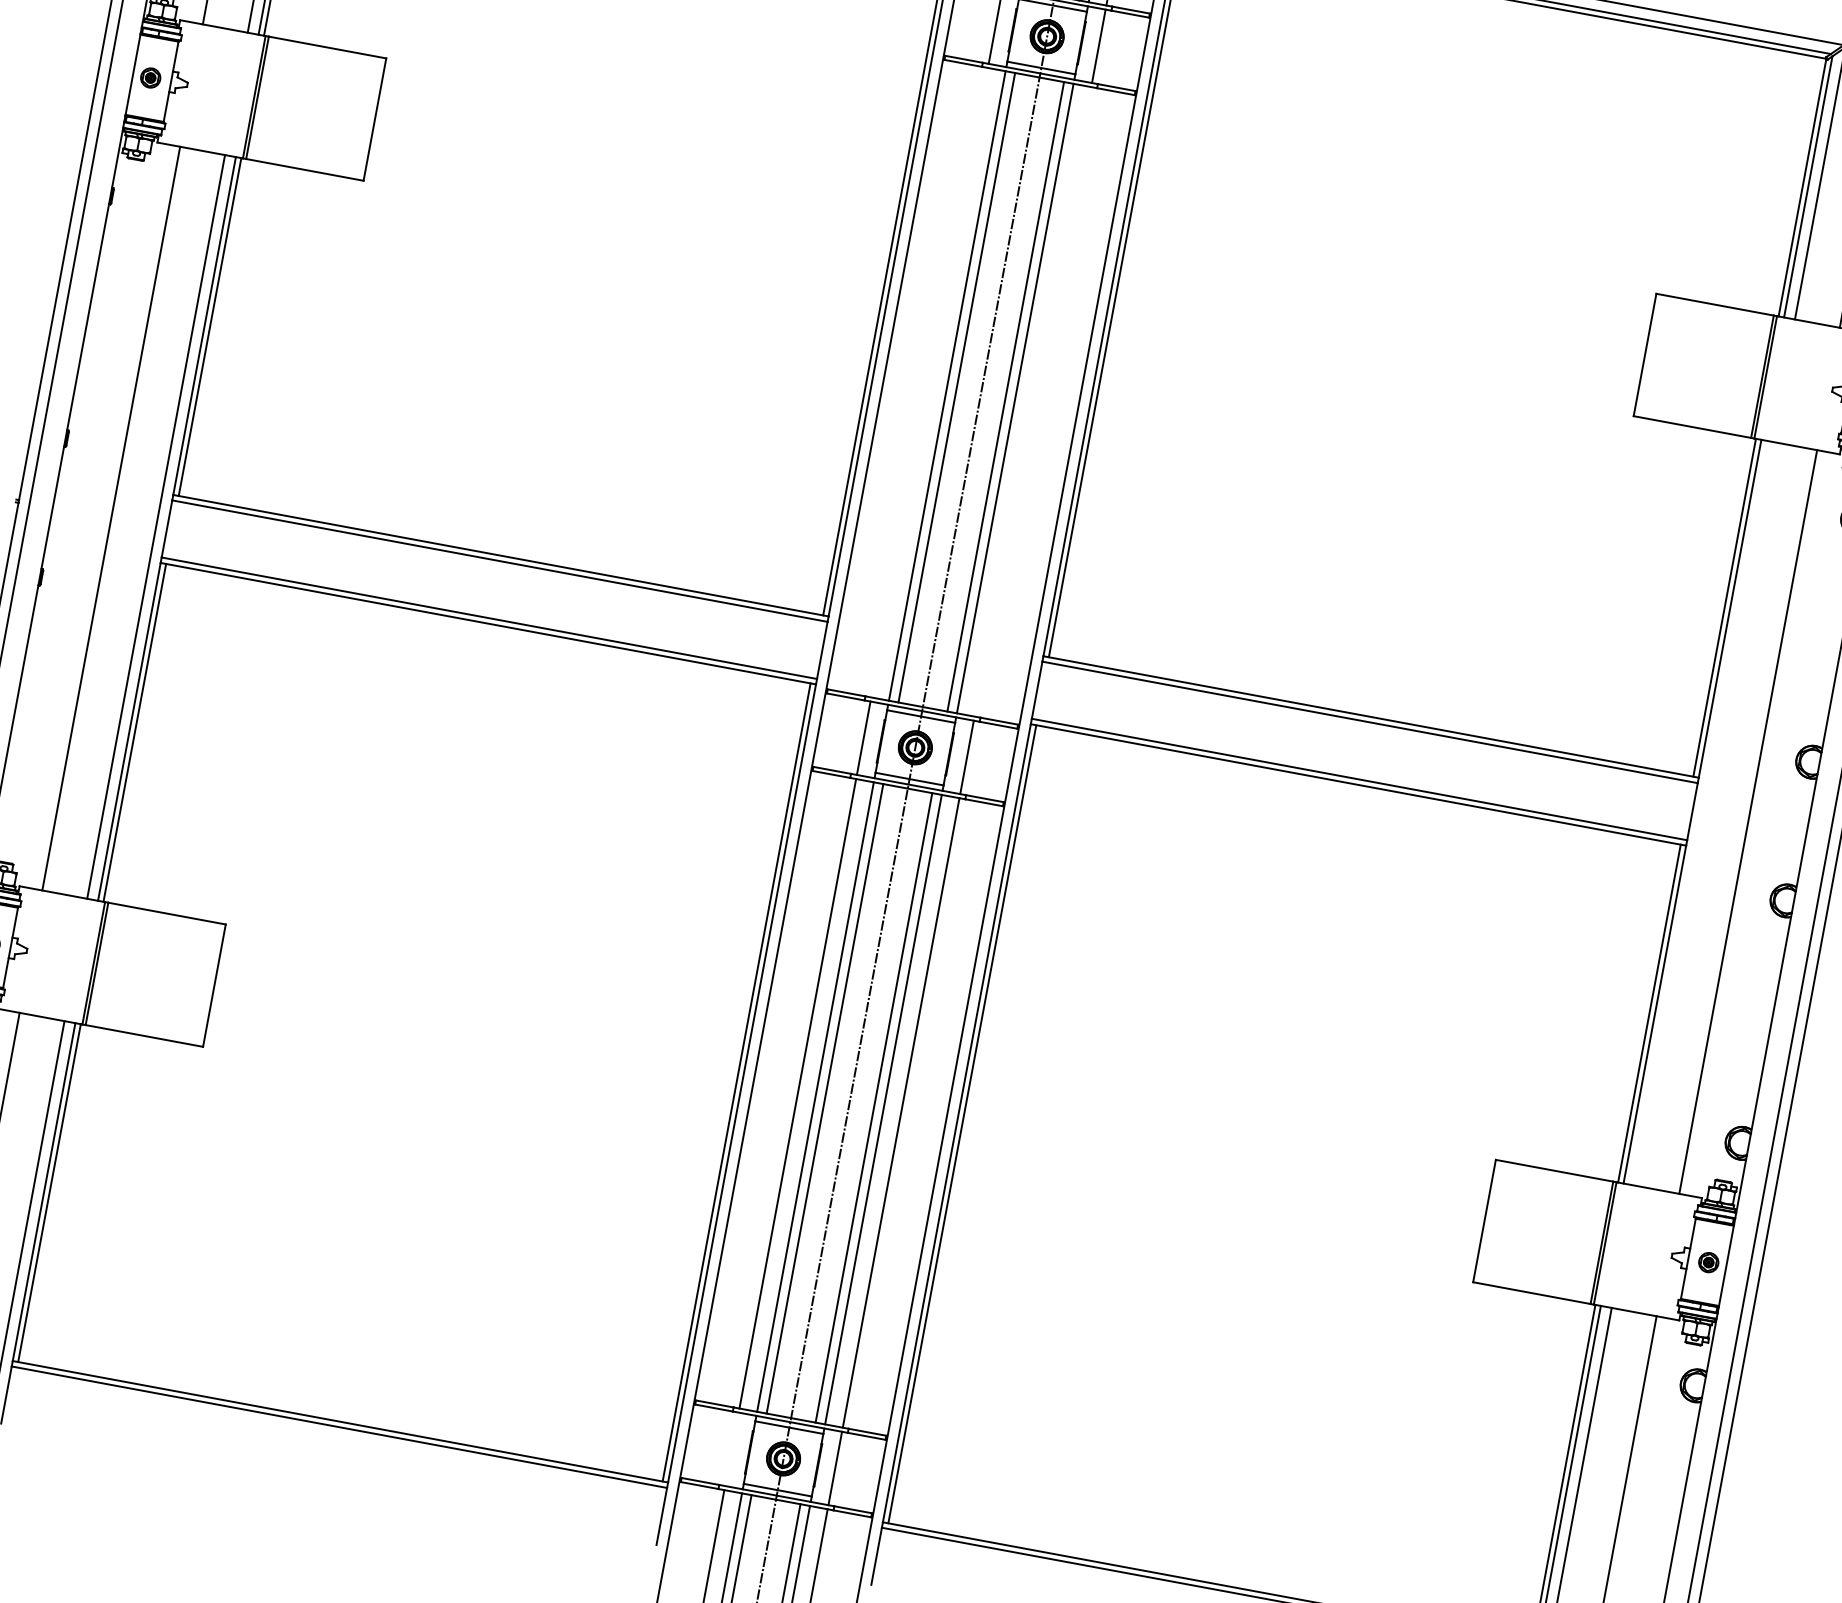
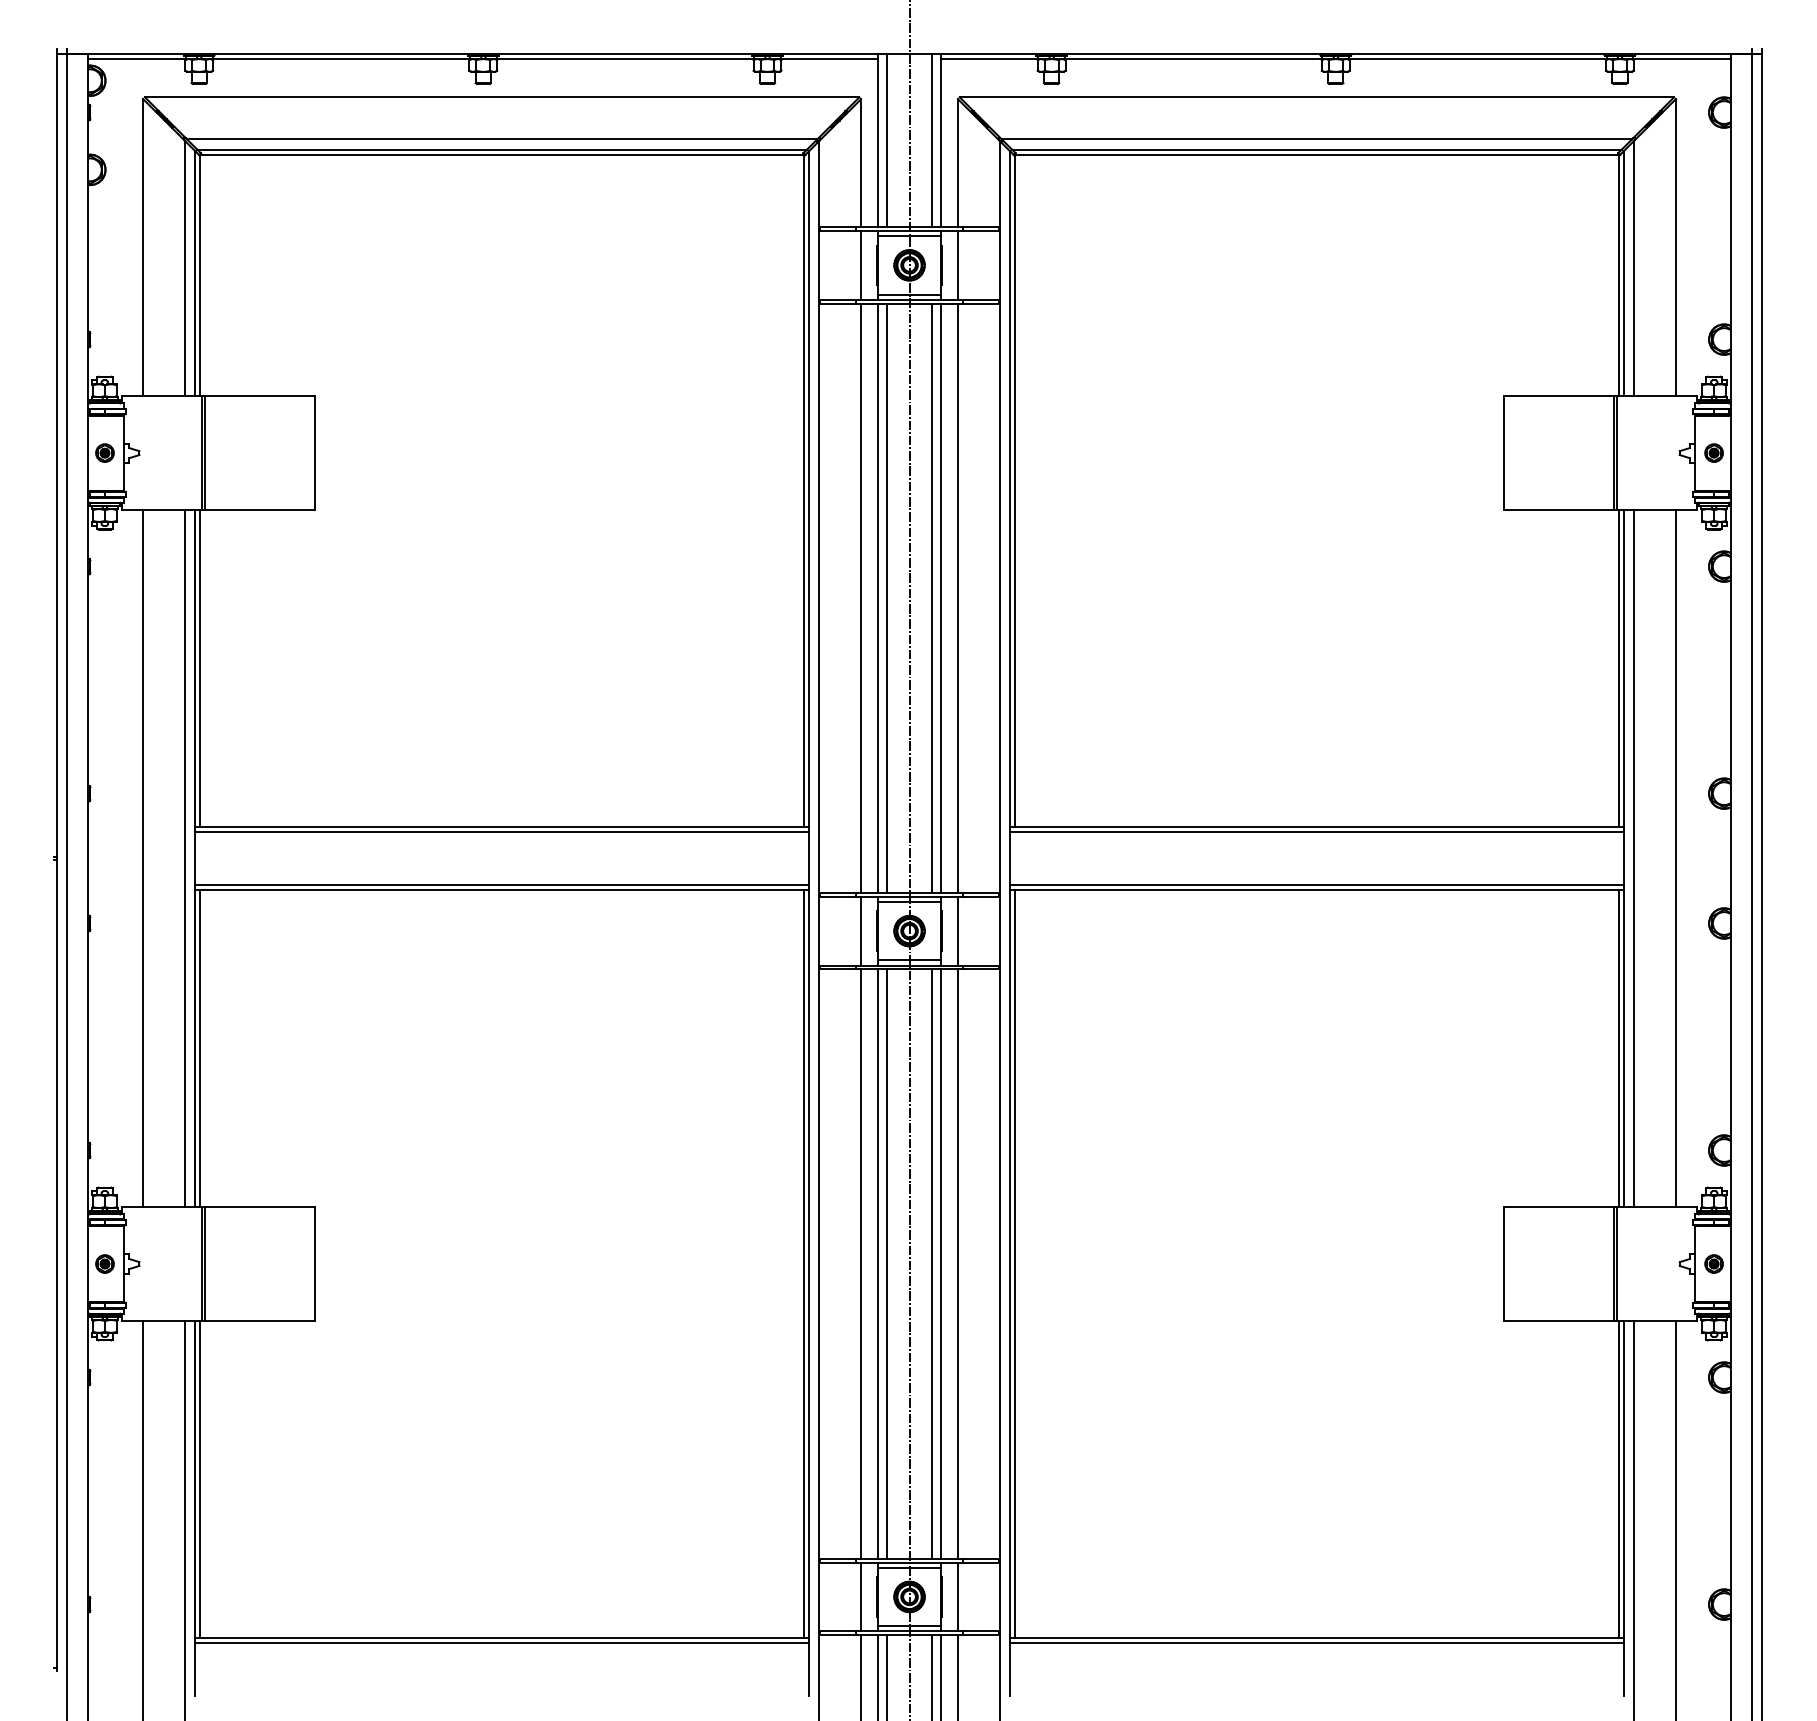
line: (930, 381) -> (861, 597), added
line: (1032, 400) -> (957, 597), added
line: (1702, 813) -> (1633, 858), added
line: (732, 1448) -> (861, 1596), added

